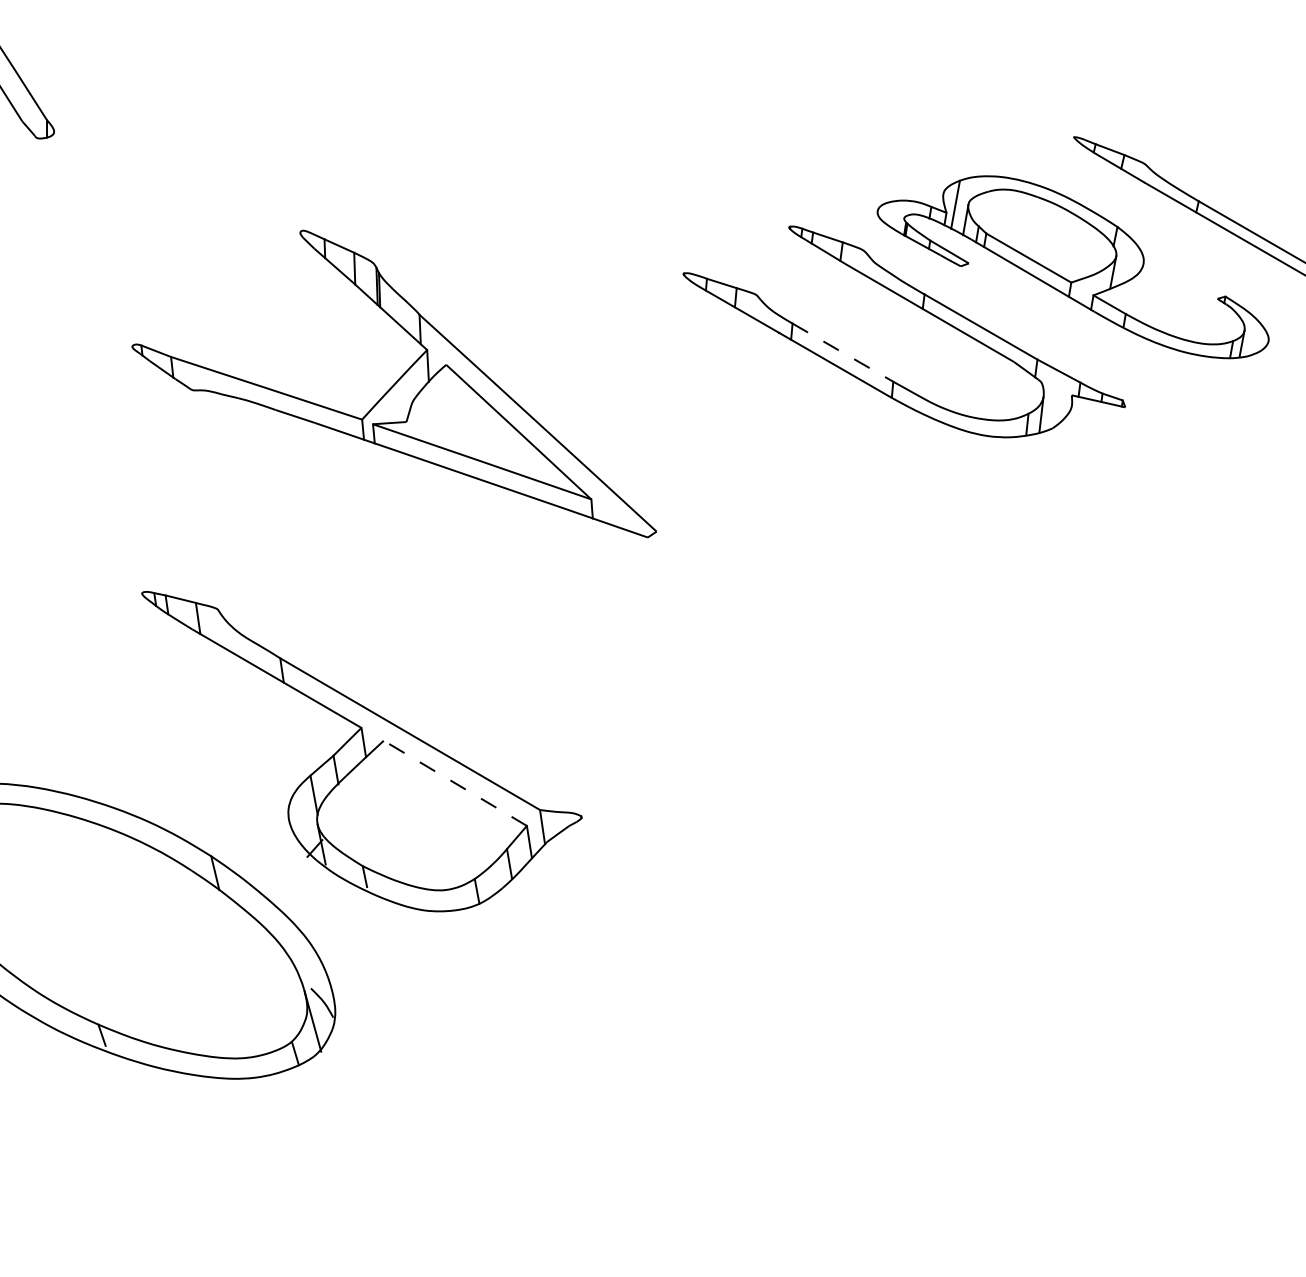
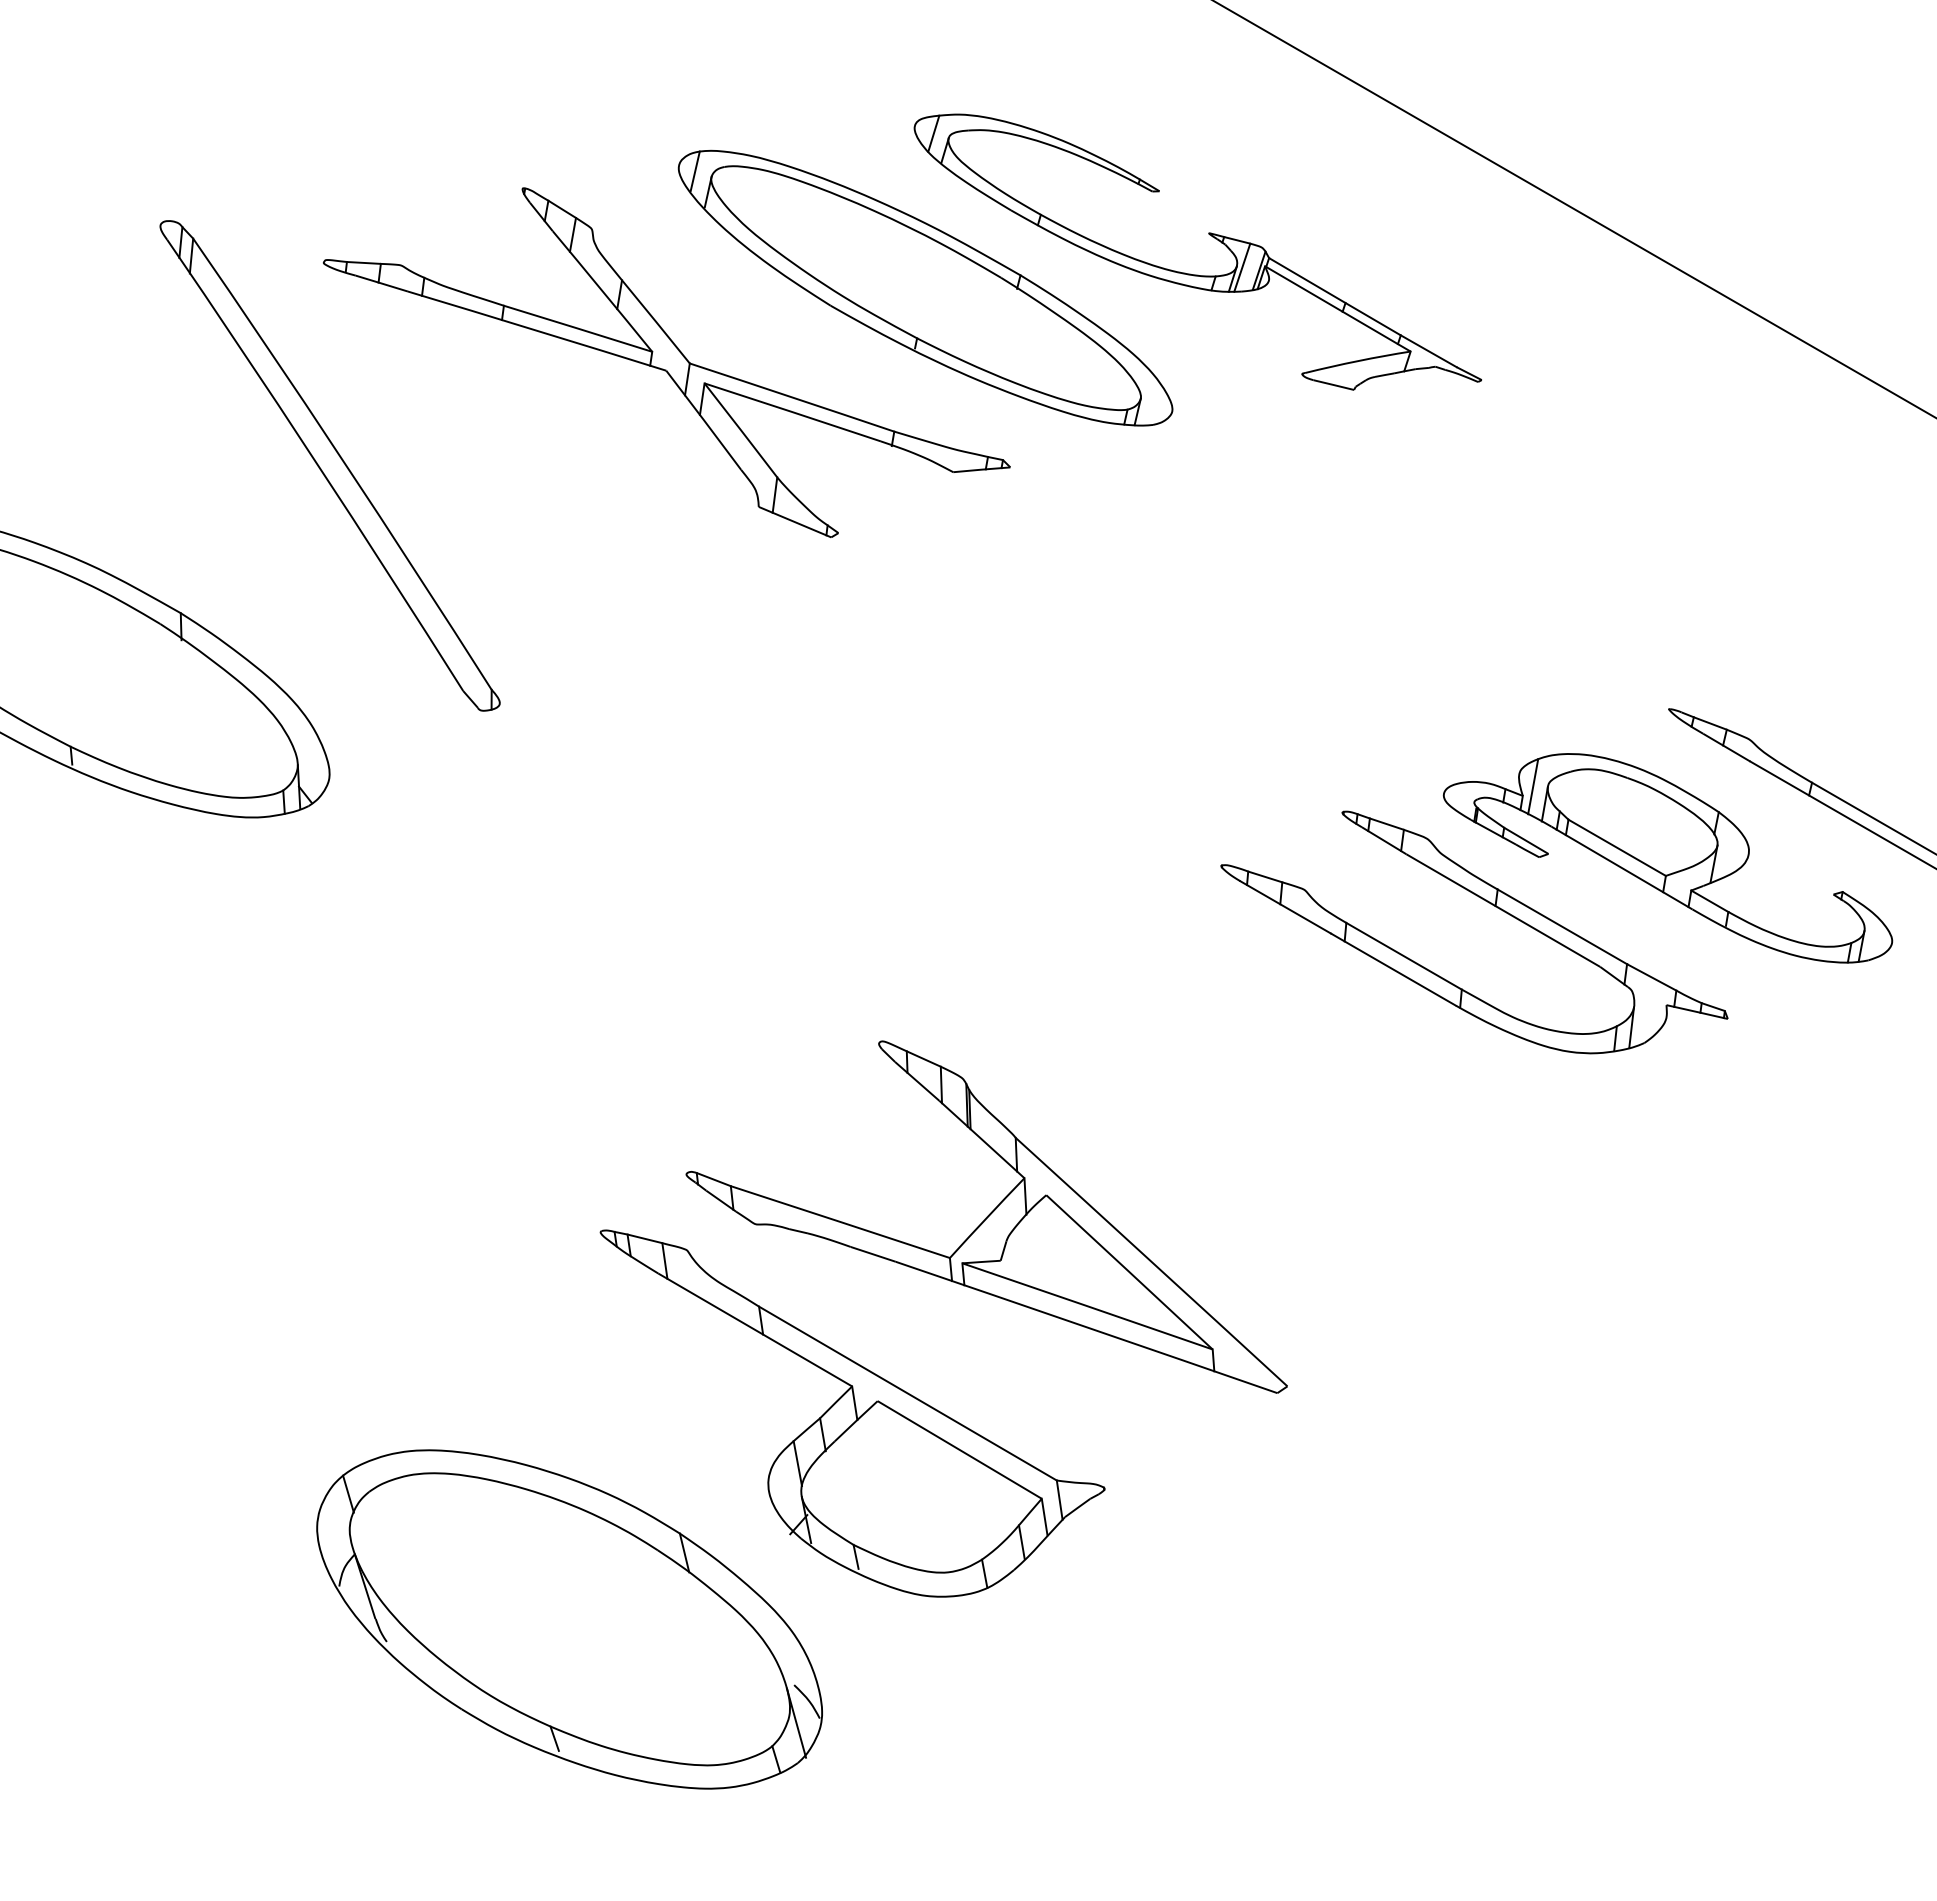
line: (843, 352) -> (1404, 956), dashed -> solid
part: (394, 383) -> (986, 1216), moved
line: (454, 782) -> (958, 1449), dashed -> solid

